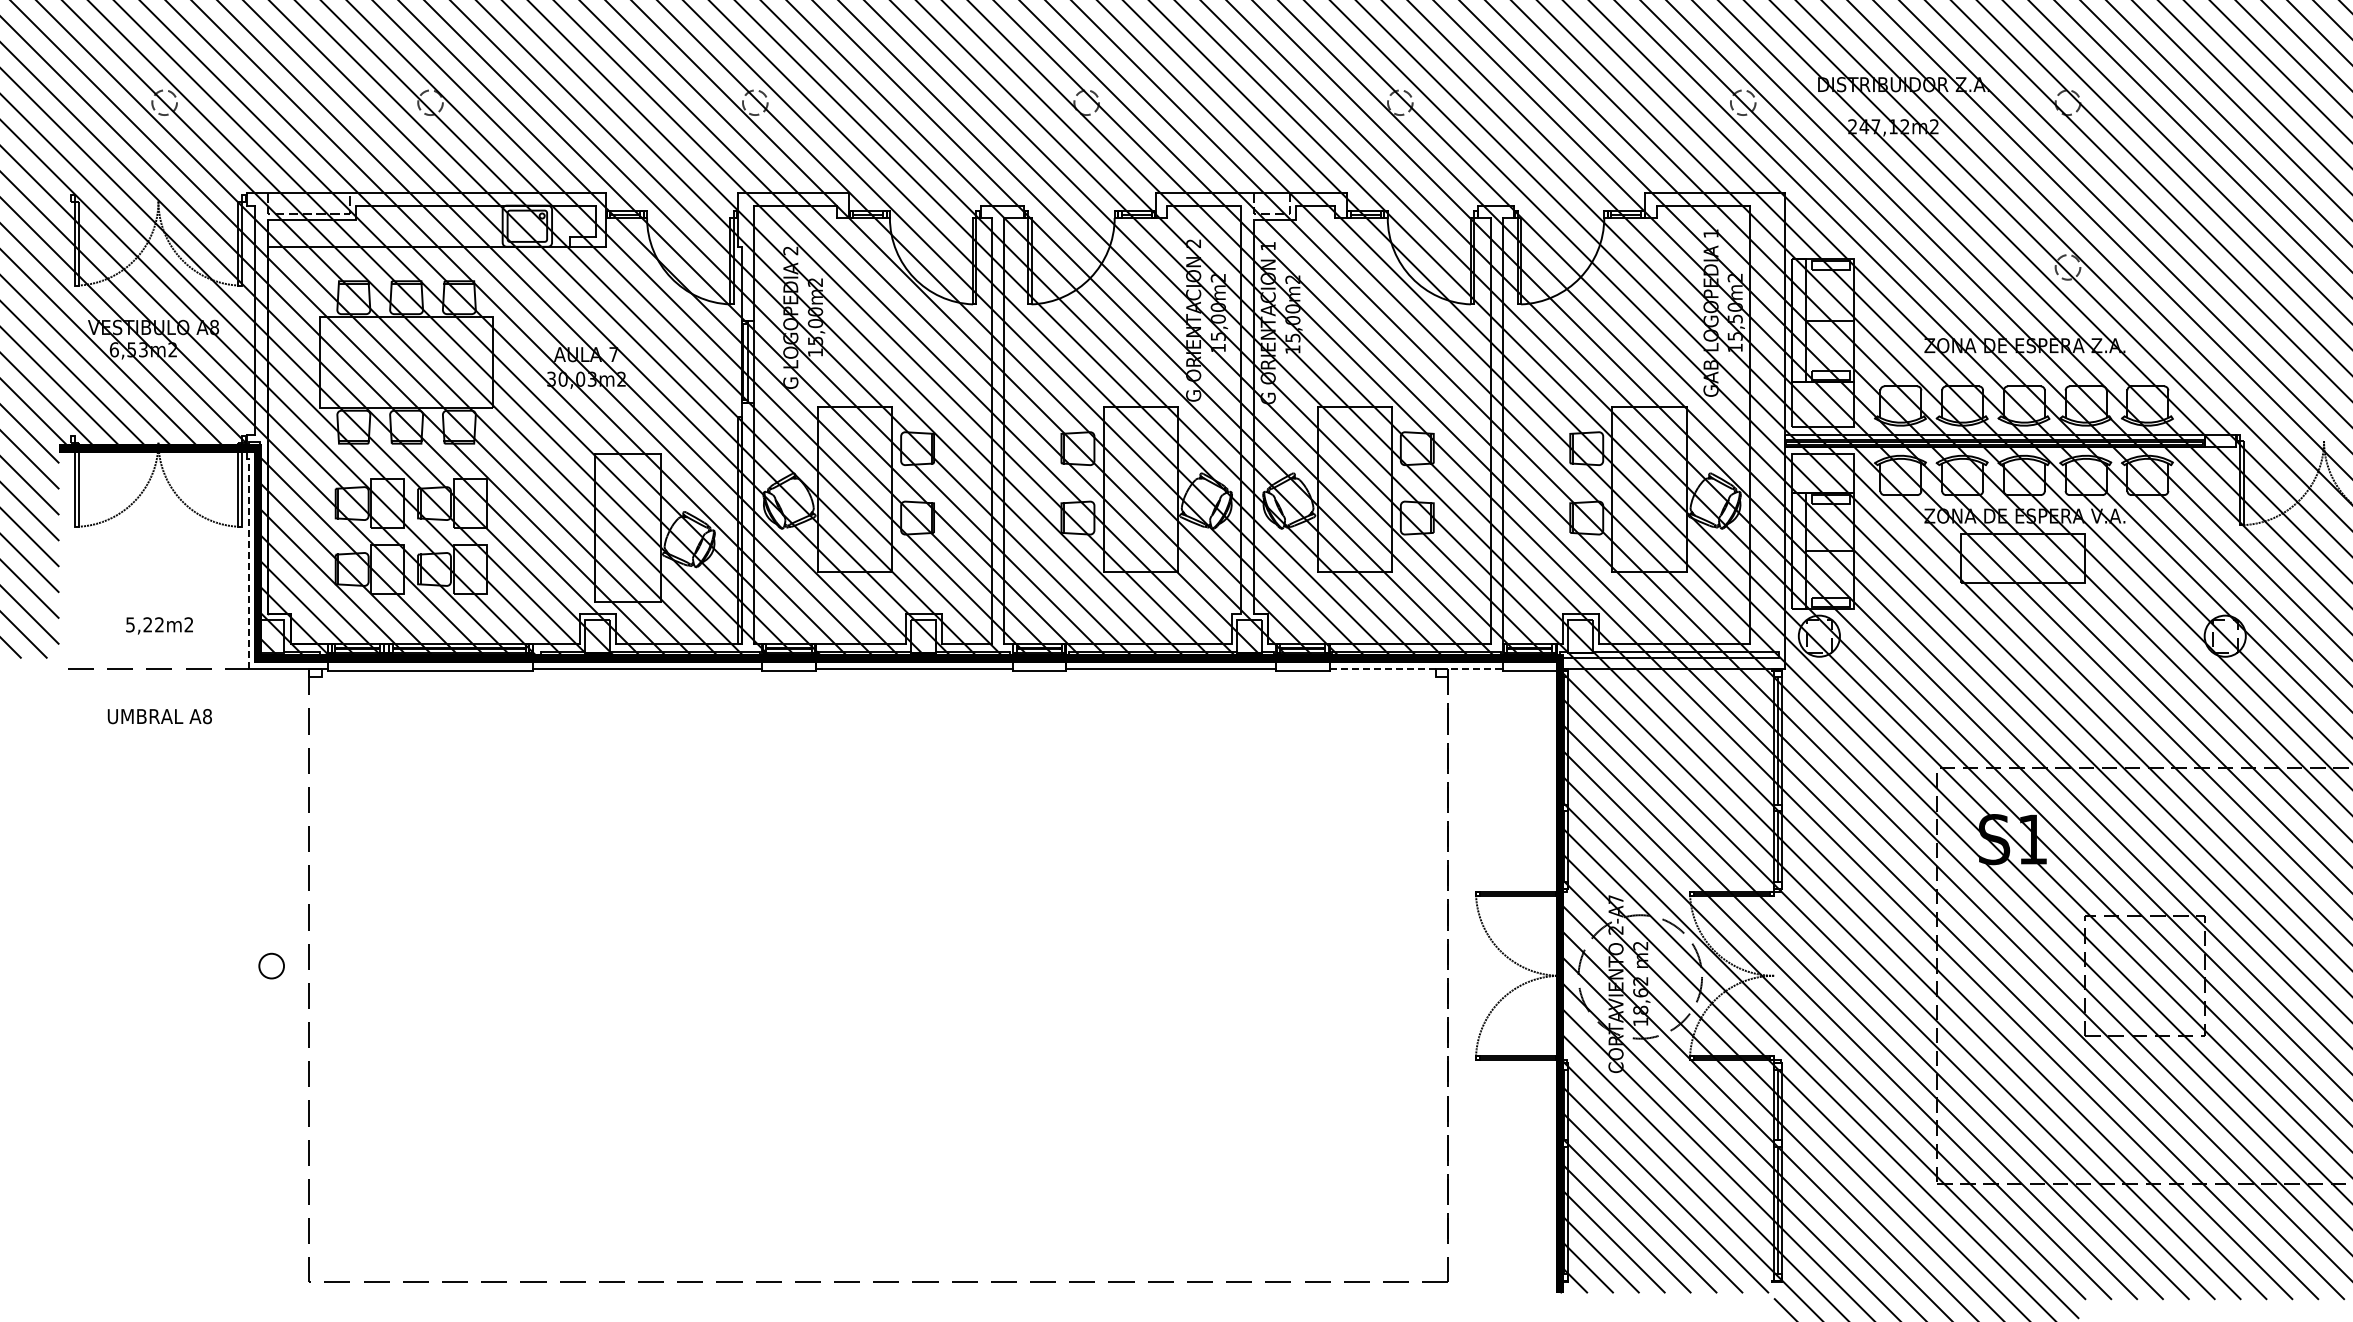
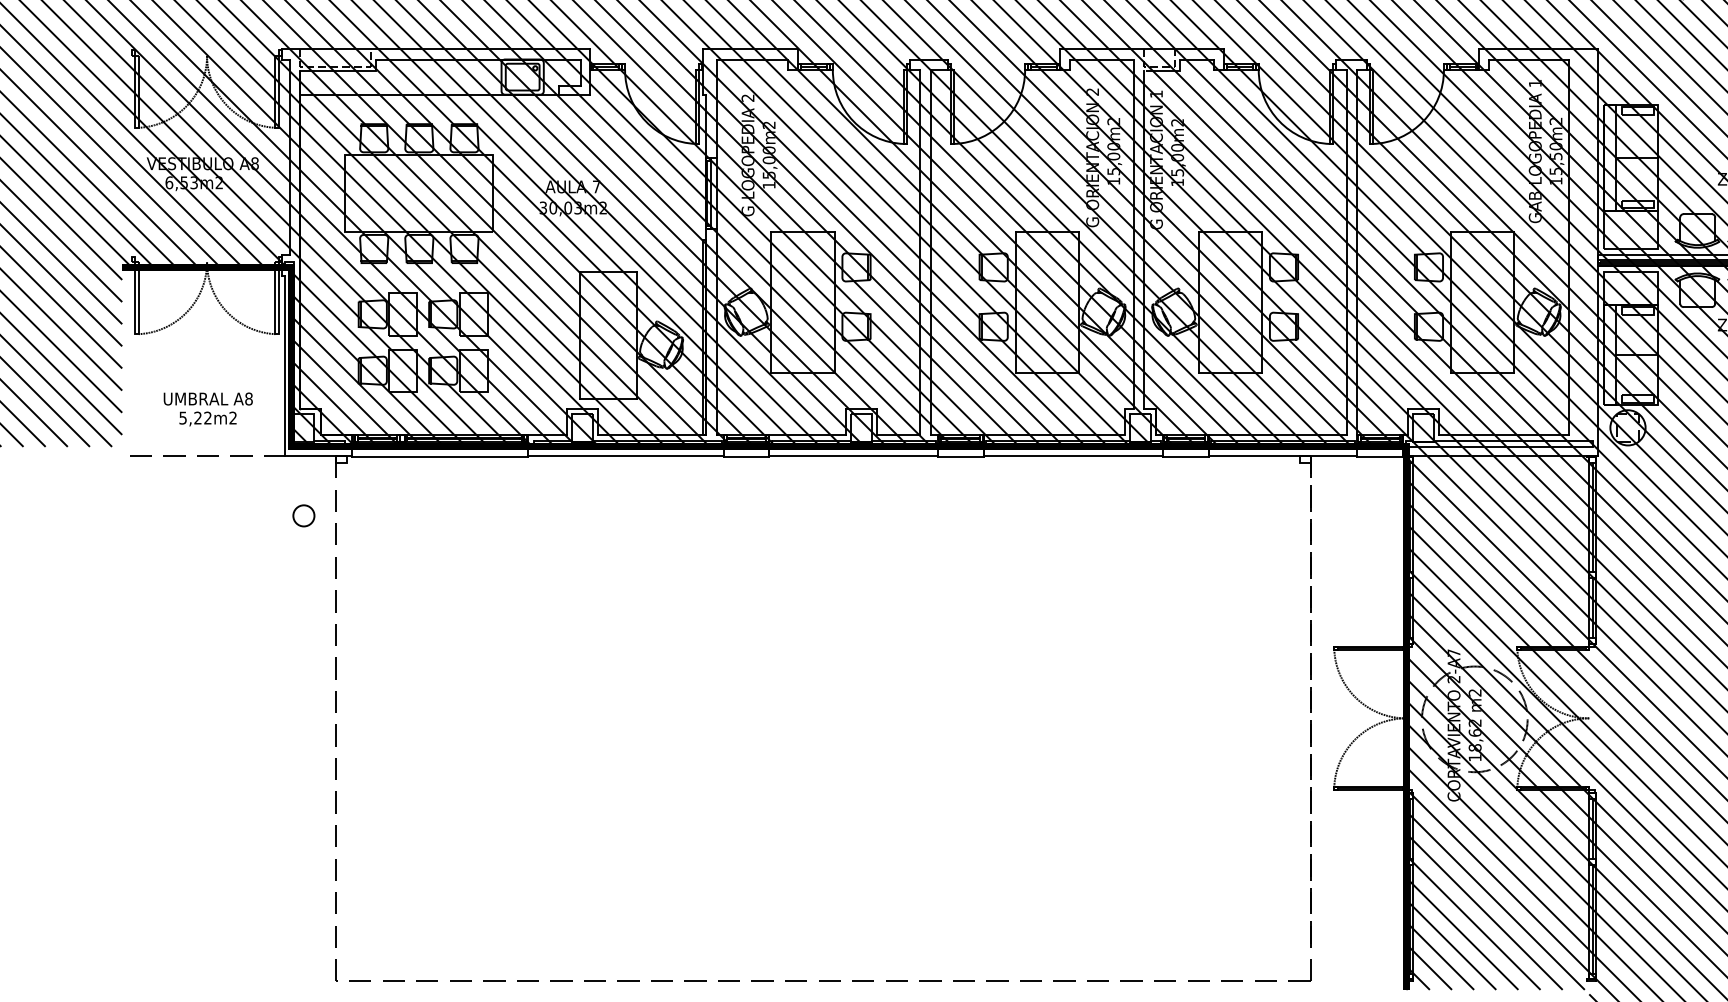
line: (249, 564) -> (284, 366), dashed -> solid
line: (1416, 669) -> (1283, 456), dashed -> solid
text: (159, 716) -> (207, 398), moved
circle: (271, 965) -> (303, 515), moved

